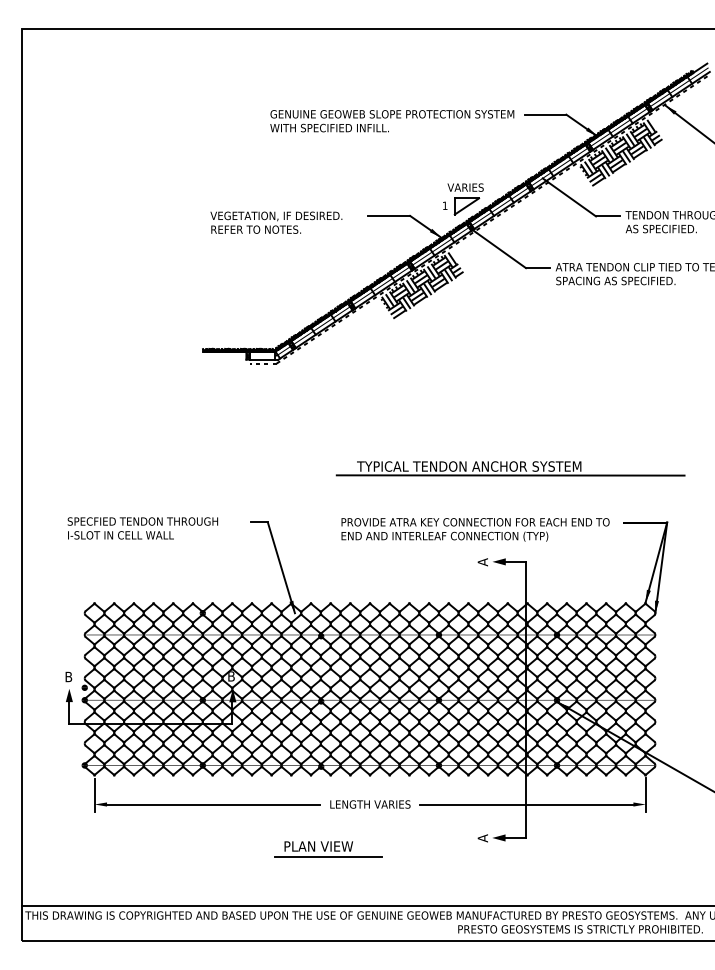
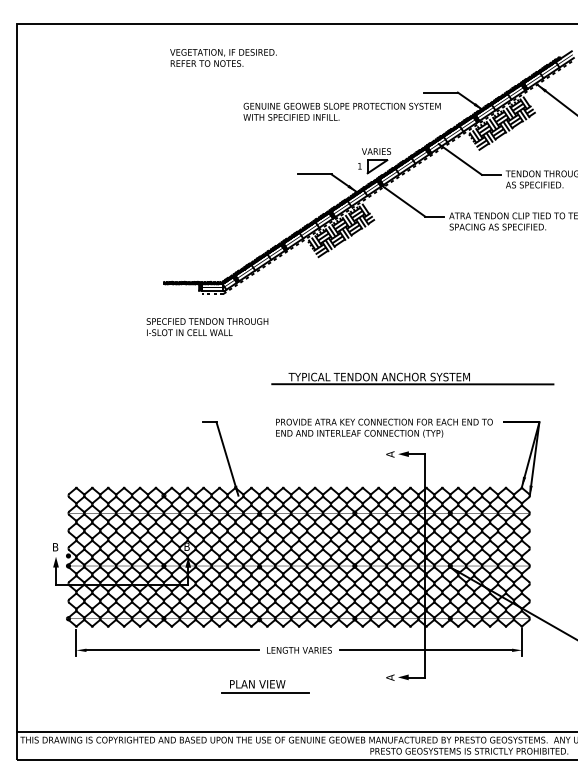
text: (391, 120) -> (341, 111), moved
text: (276, 222) -> (223, 57), moved
text: (142, 528) -> (207, 327), moved

